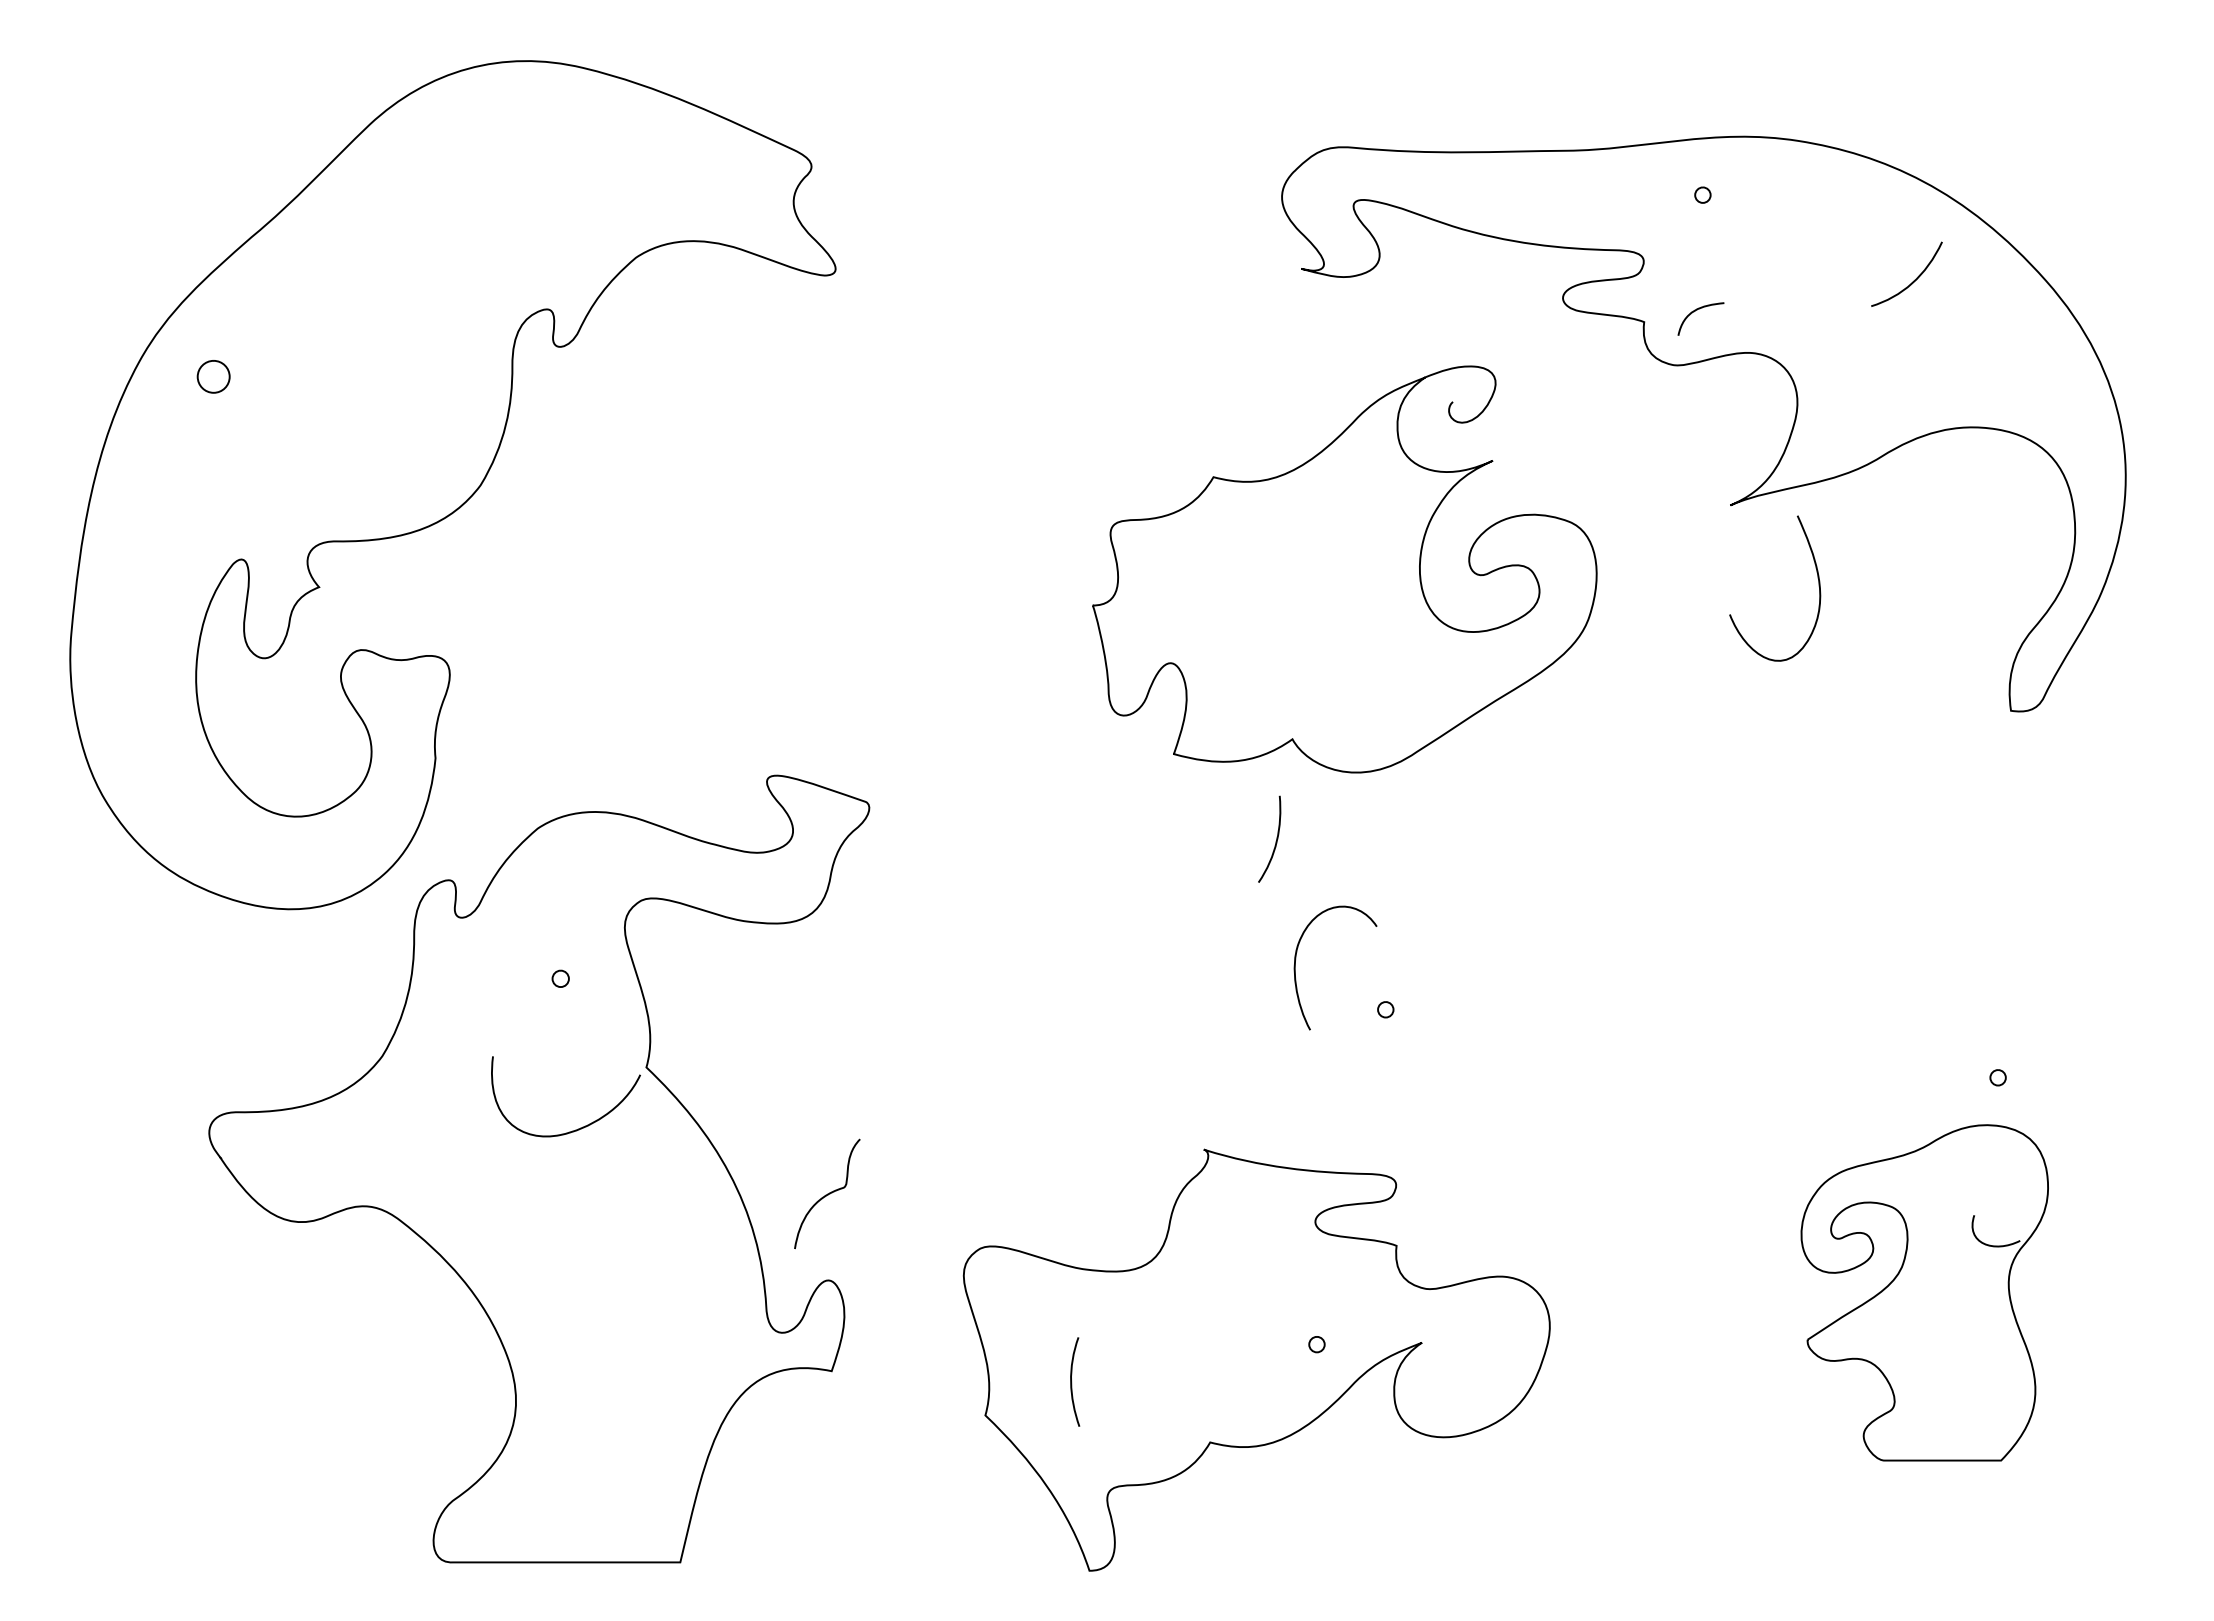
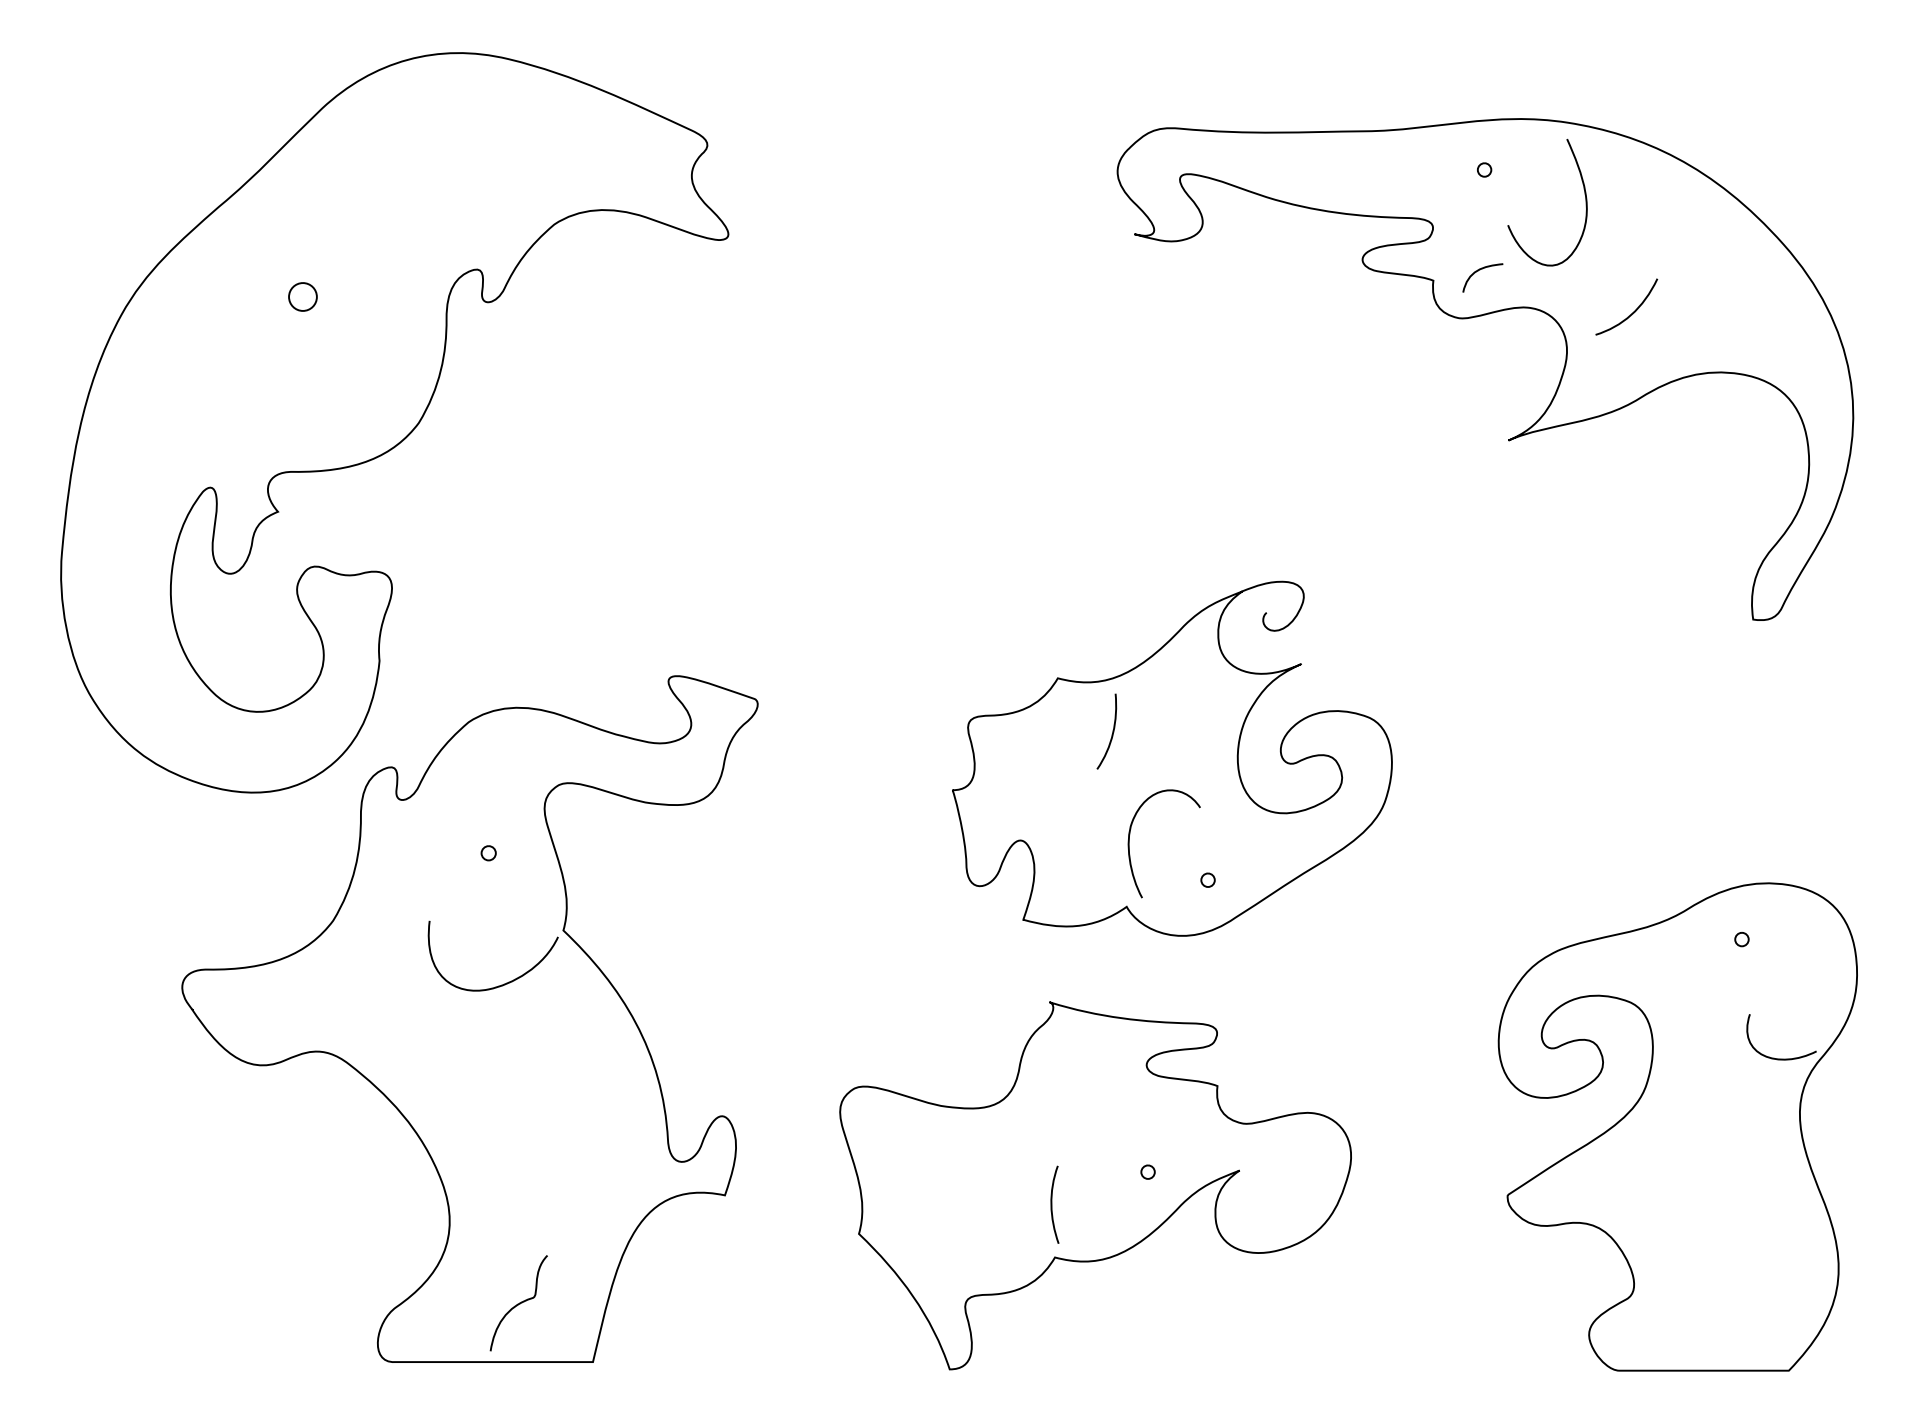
curve: (1913, 280) -> (1632, 312), moved
part: (213, 376) -> (302, 296), moved
part: (1344, 569) -> (1172, 758), moved
curve: (1818, 586) -> (1585, 200), moved
curve: (827, 1193) -> (519, 1302), moved
part: (1924, 1292) -> (1677, 1126), size x1.67
curve: (1072, 1381) -> (1052, 1204), moved

